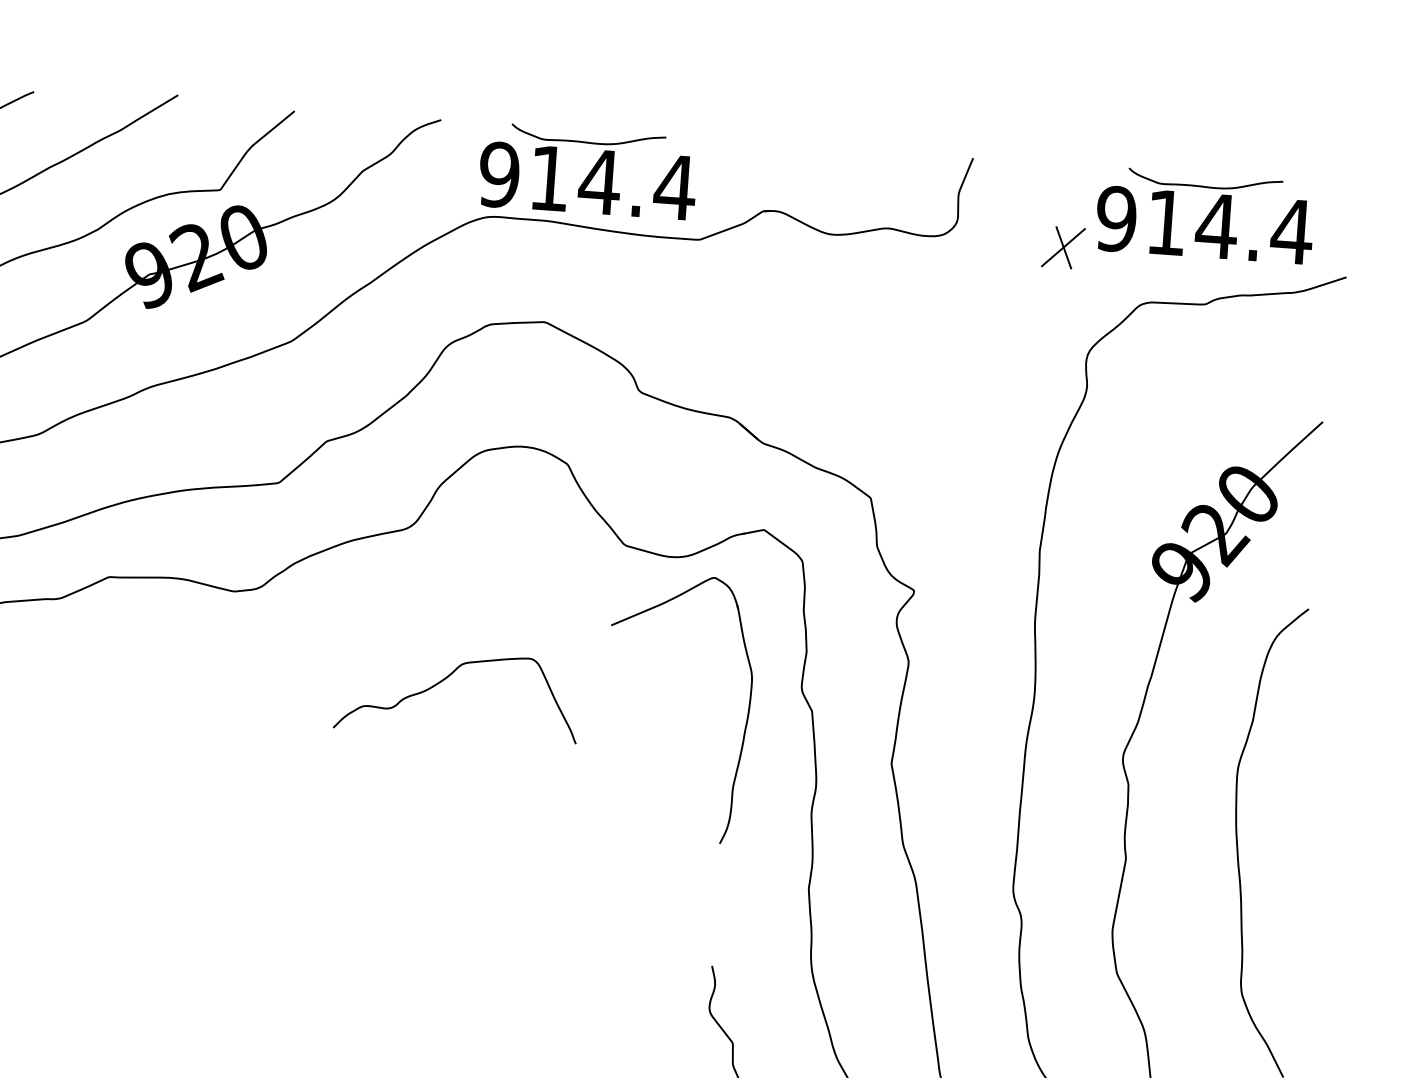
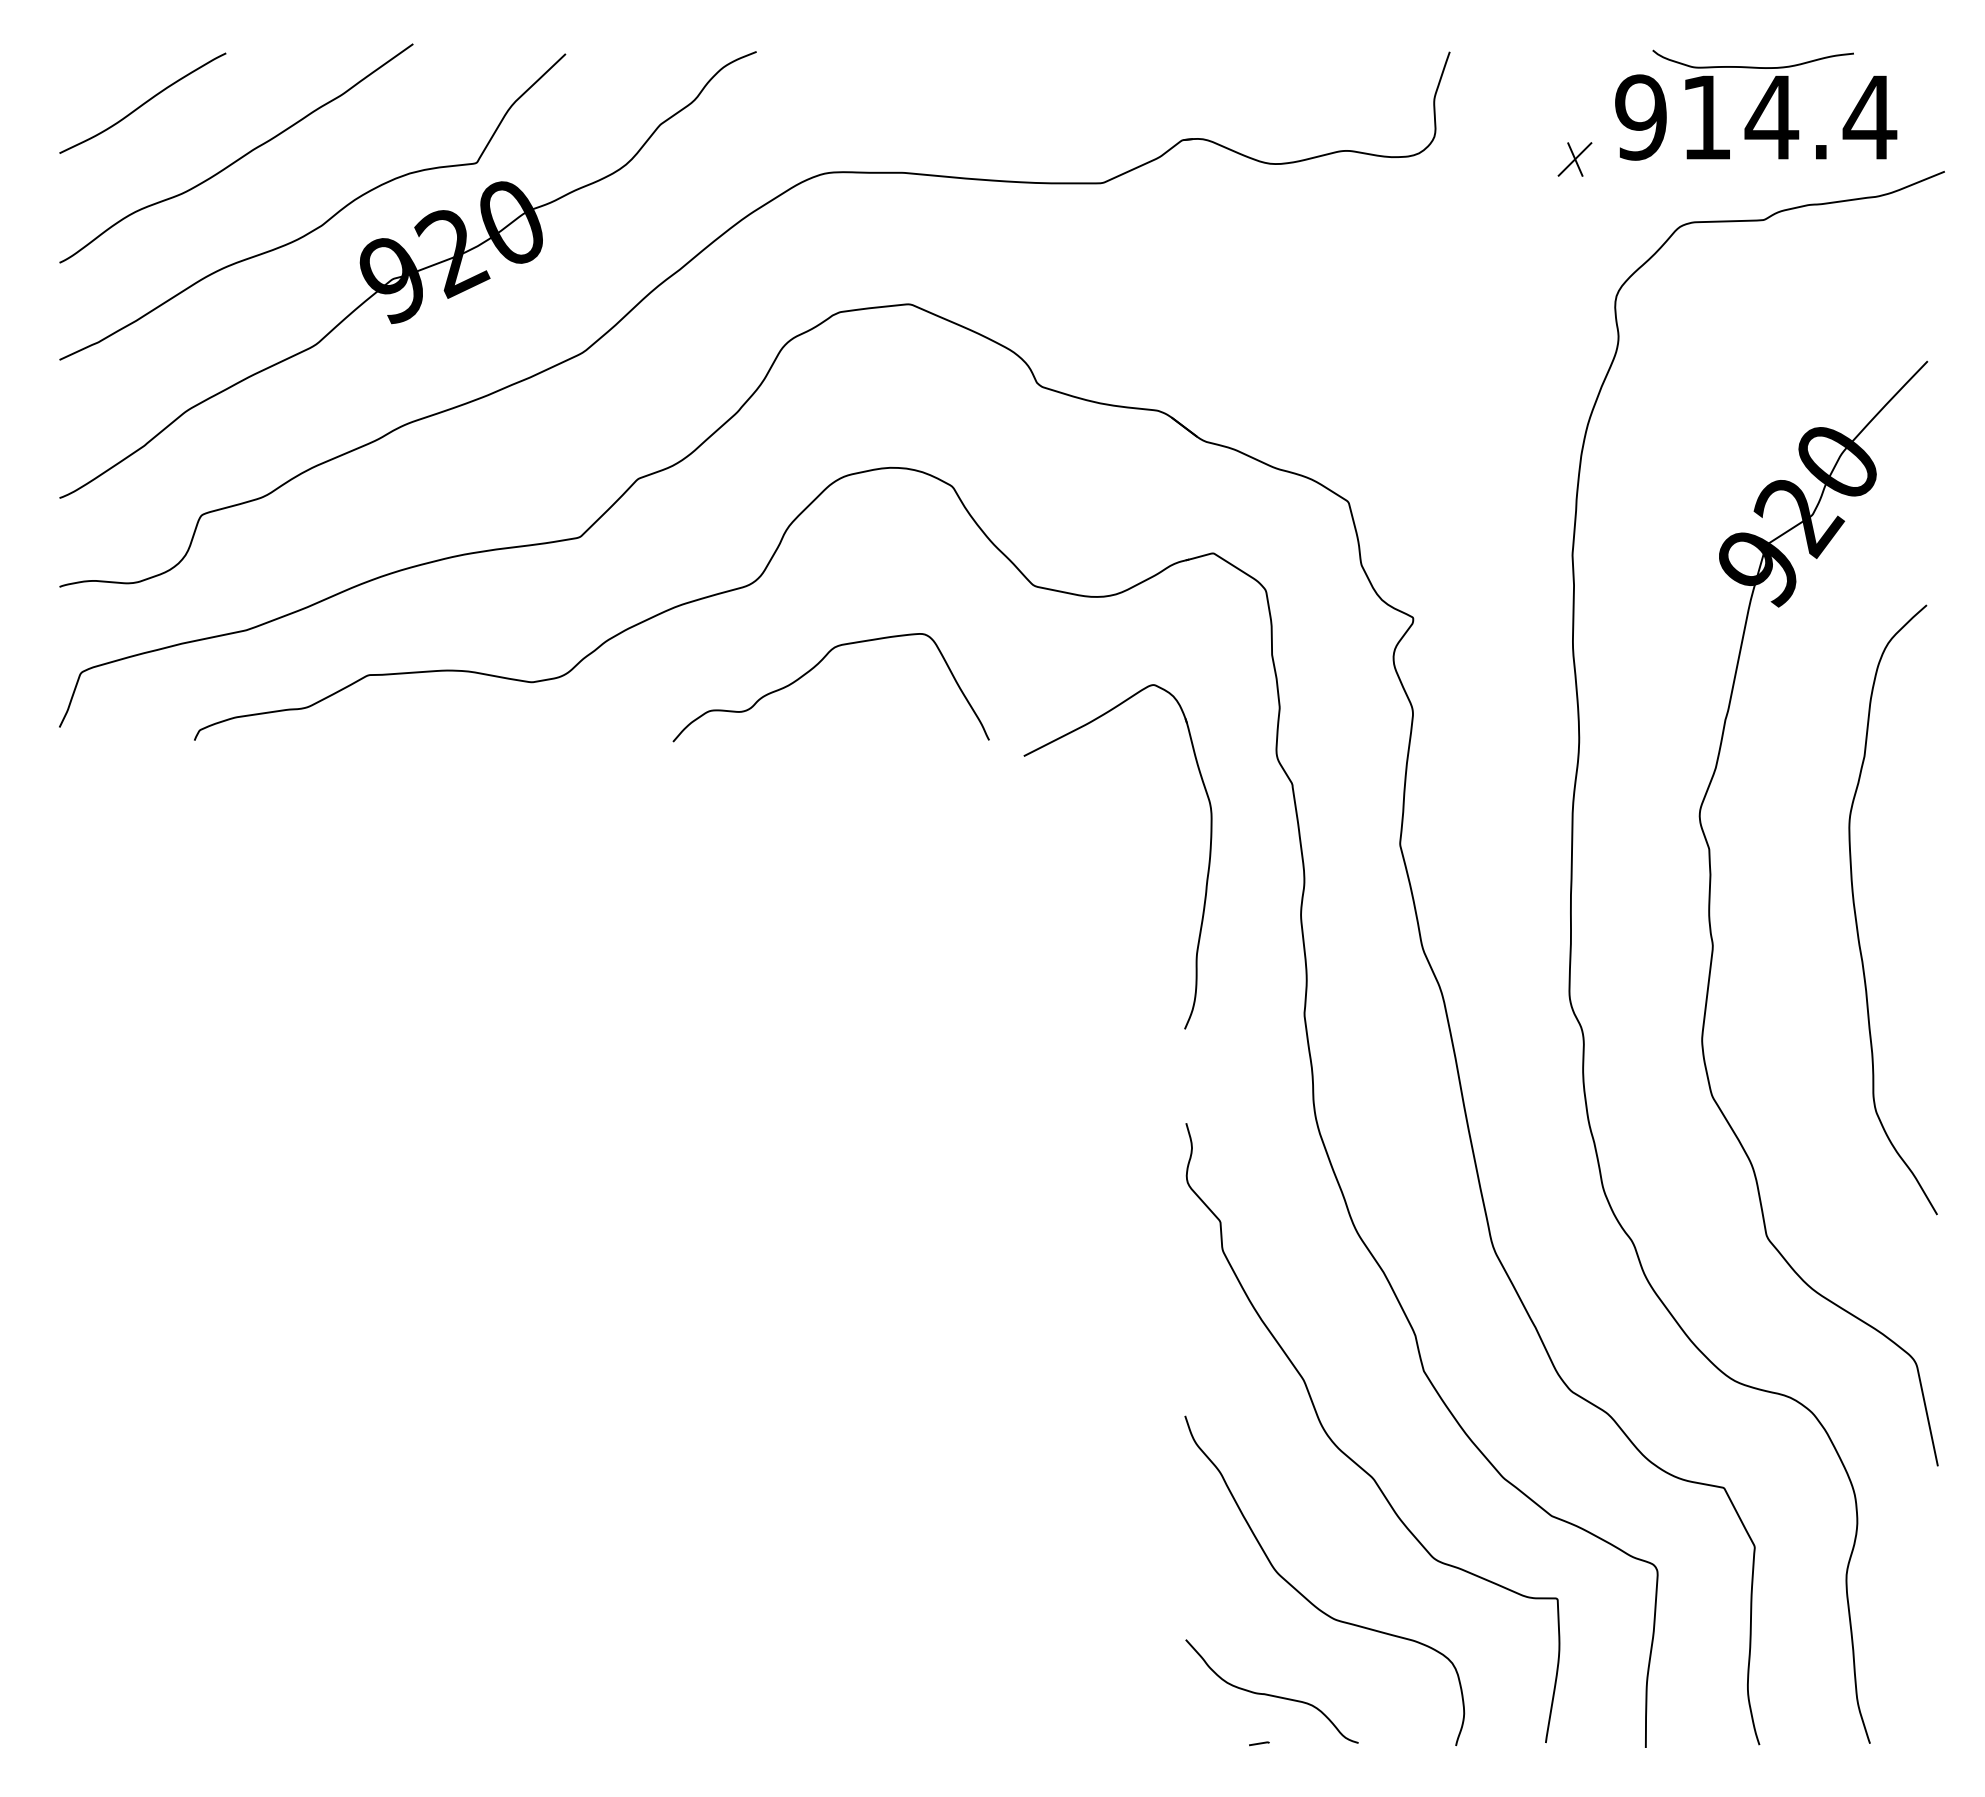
part: (588, 171) -> (952, 104), removed
part: (1063, 247) -> (1574, 159), size x0.62
curve: (445, 680) -> (813, 669), moved
part: (745, 722) -> (1207, 869), moved

